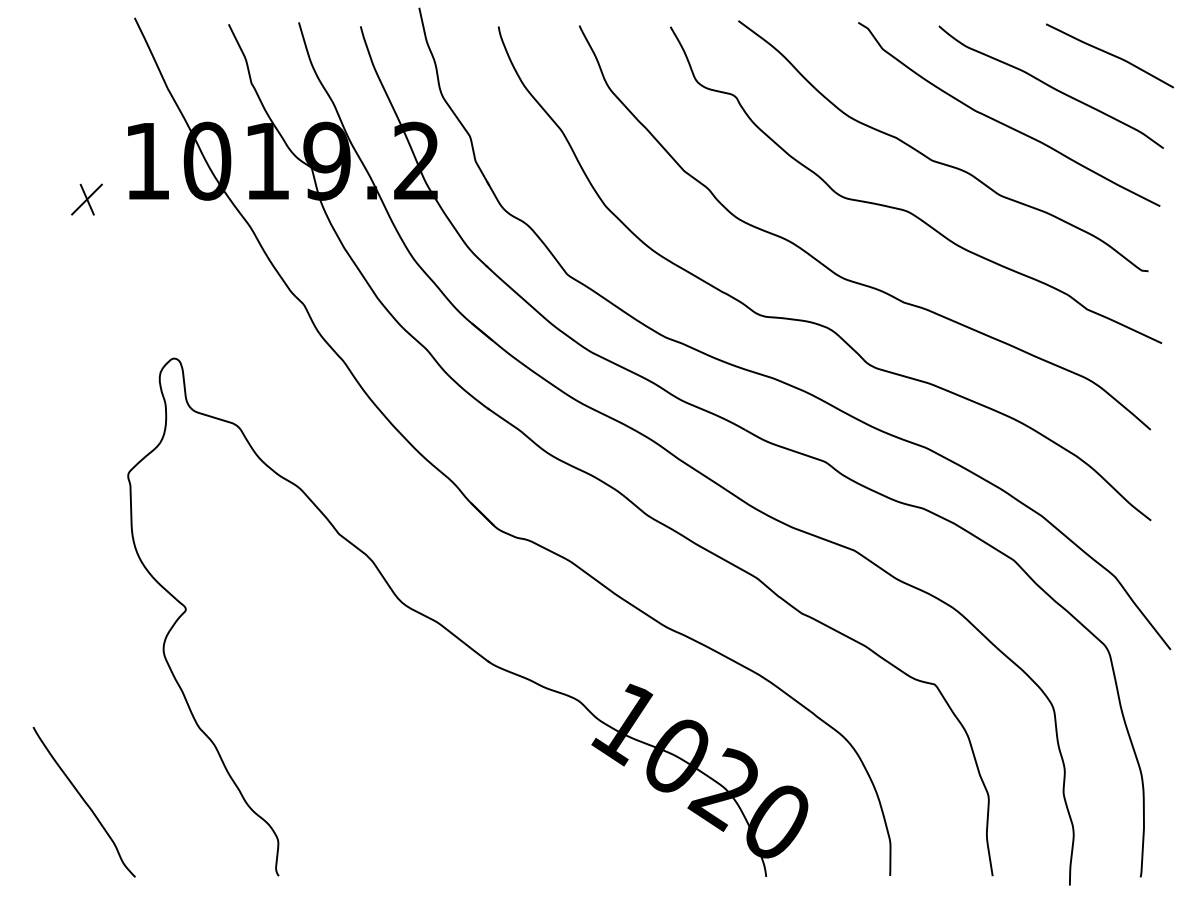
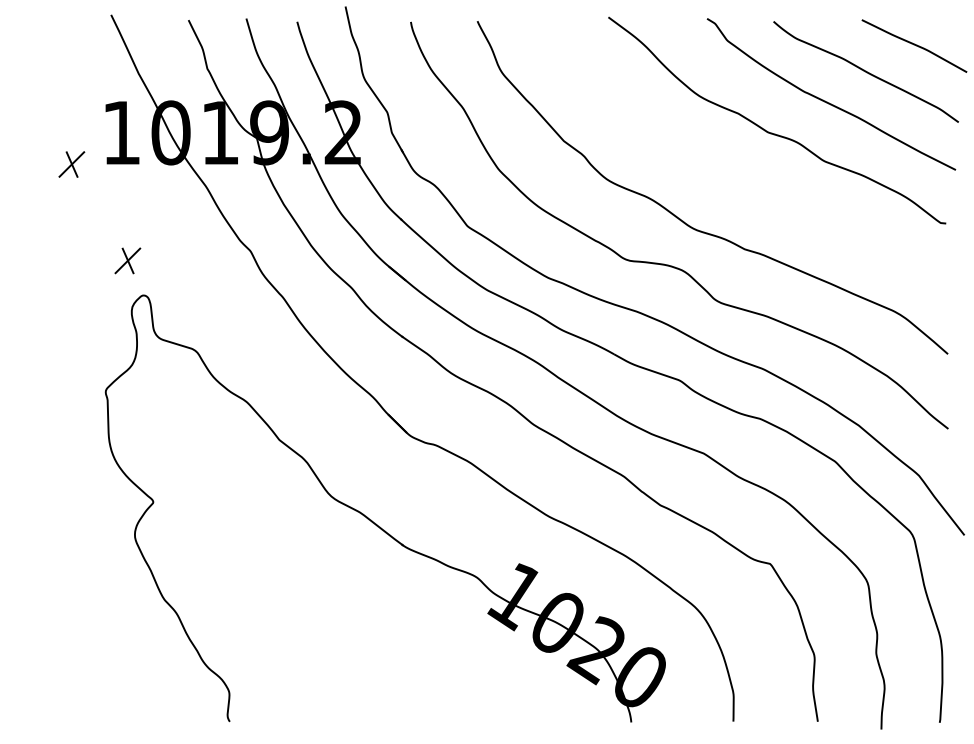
curve: (905, 209) -> (746, 172), removed
part: (154, 316) -> (127, 260), added
curve: (83, 801) -> (68, 660), removed

